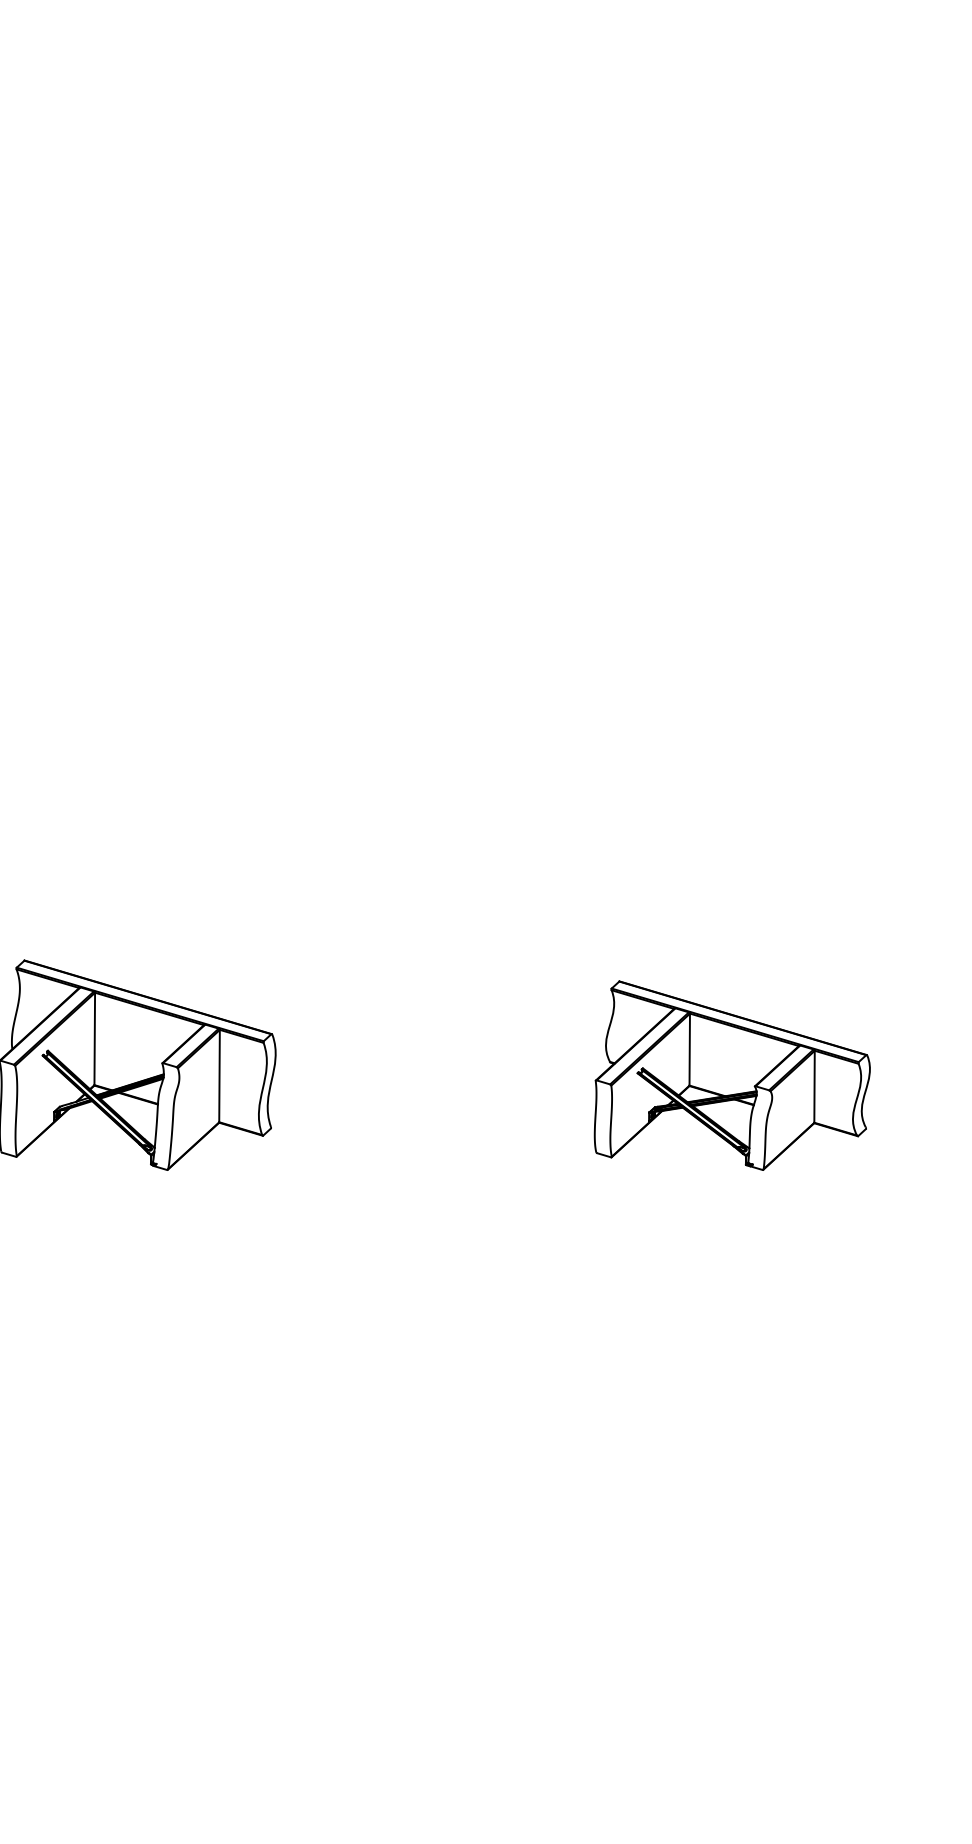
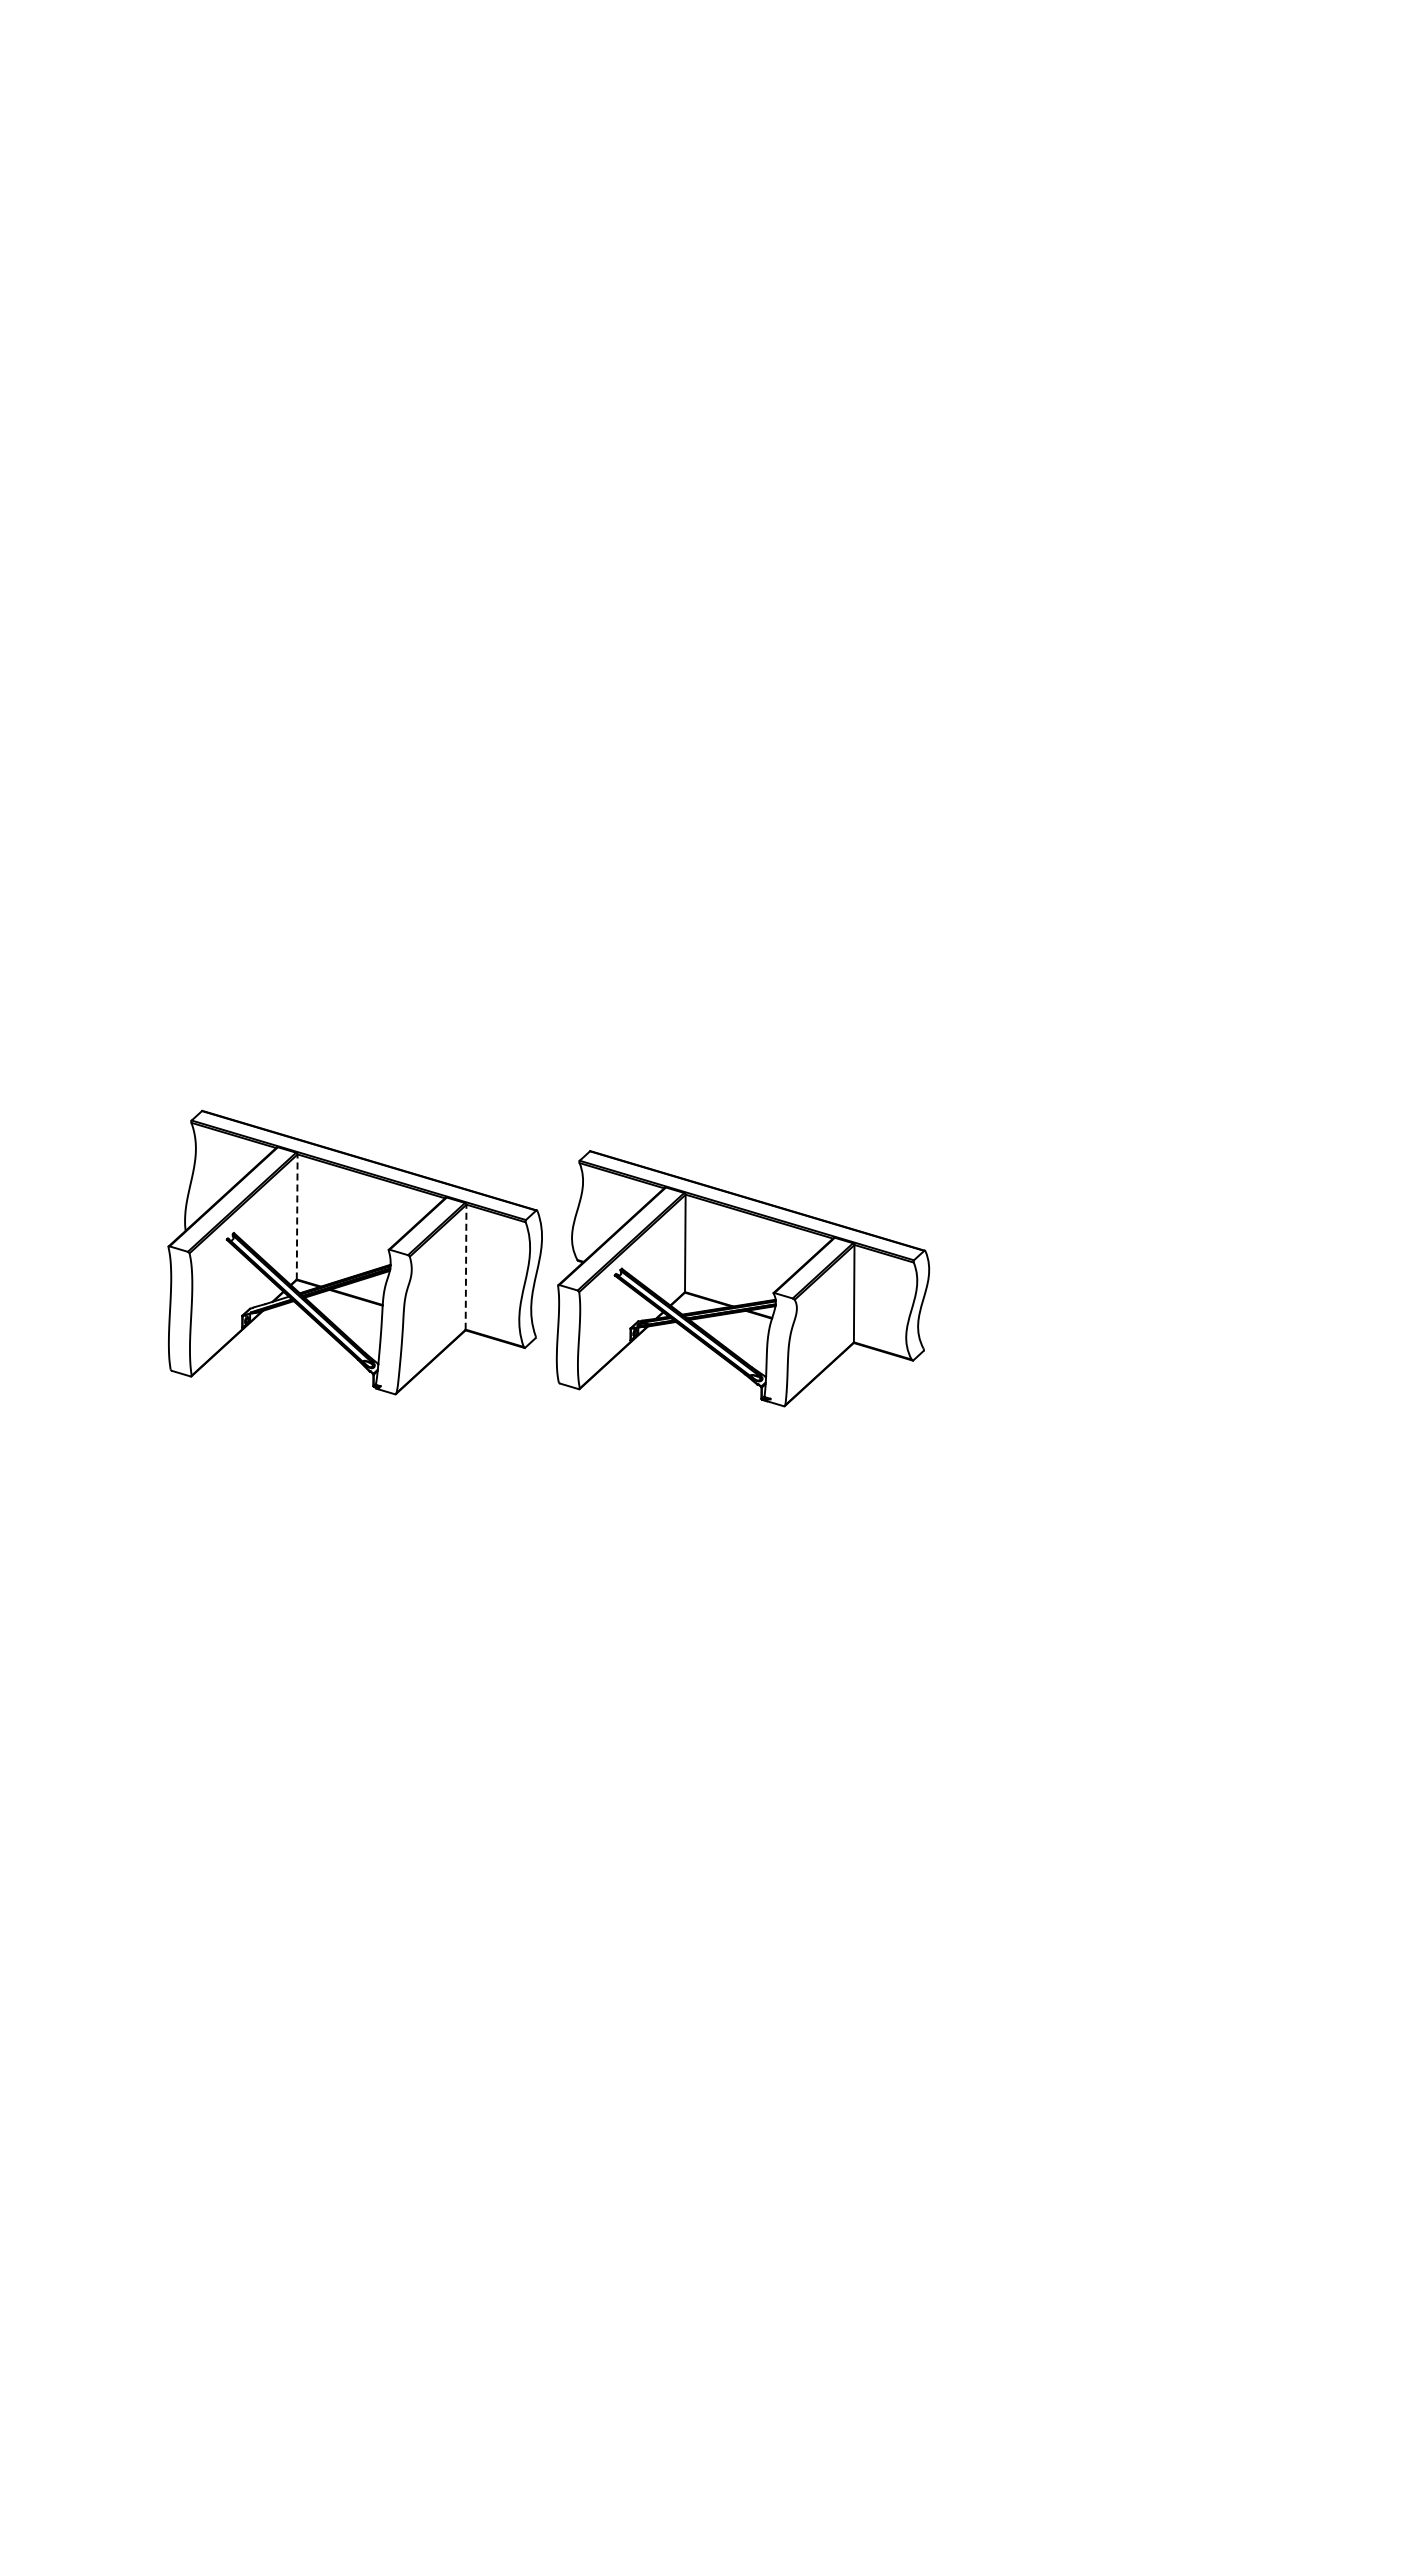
line: (94, 1038) -> (297, 1216), solid -> dashed
line: (219, 1075) -> (466, 1266), solid -> dashed
part: (731, 1075) -> (742, 1278), moved

